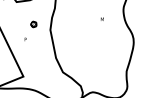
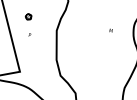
part: (33, 24) -> (28, 16), moved

